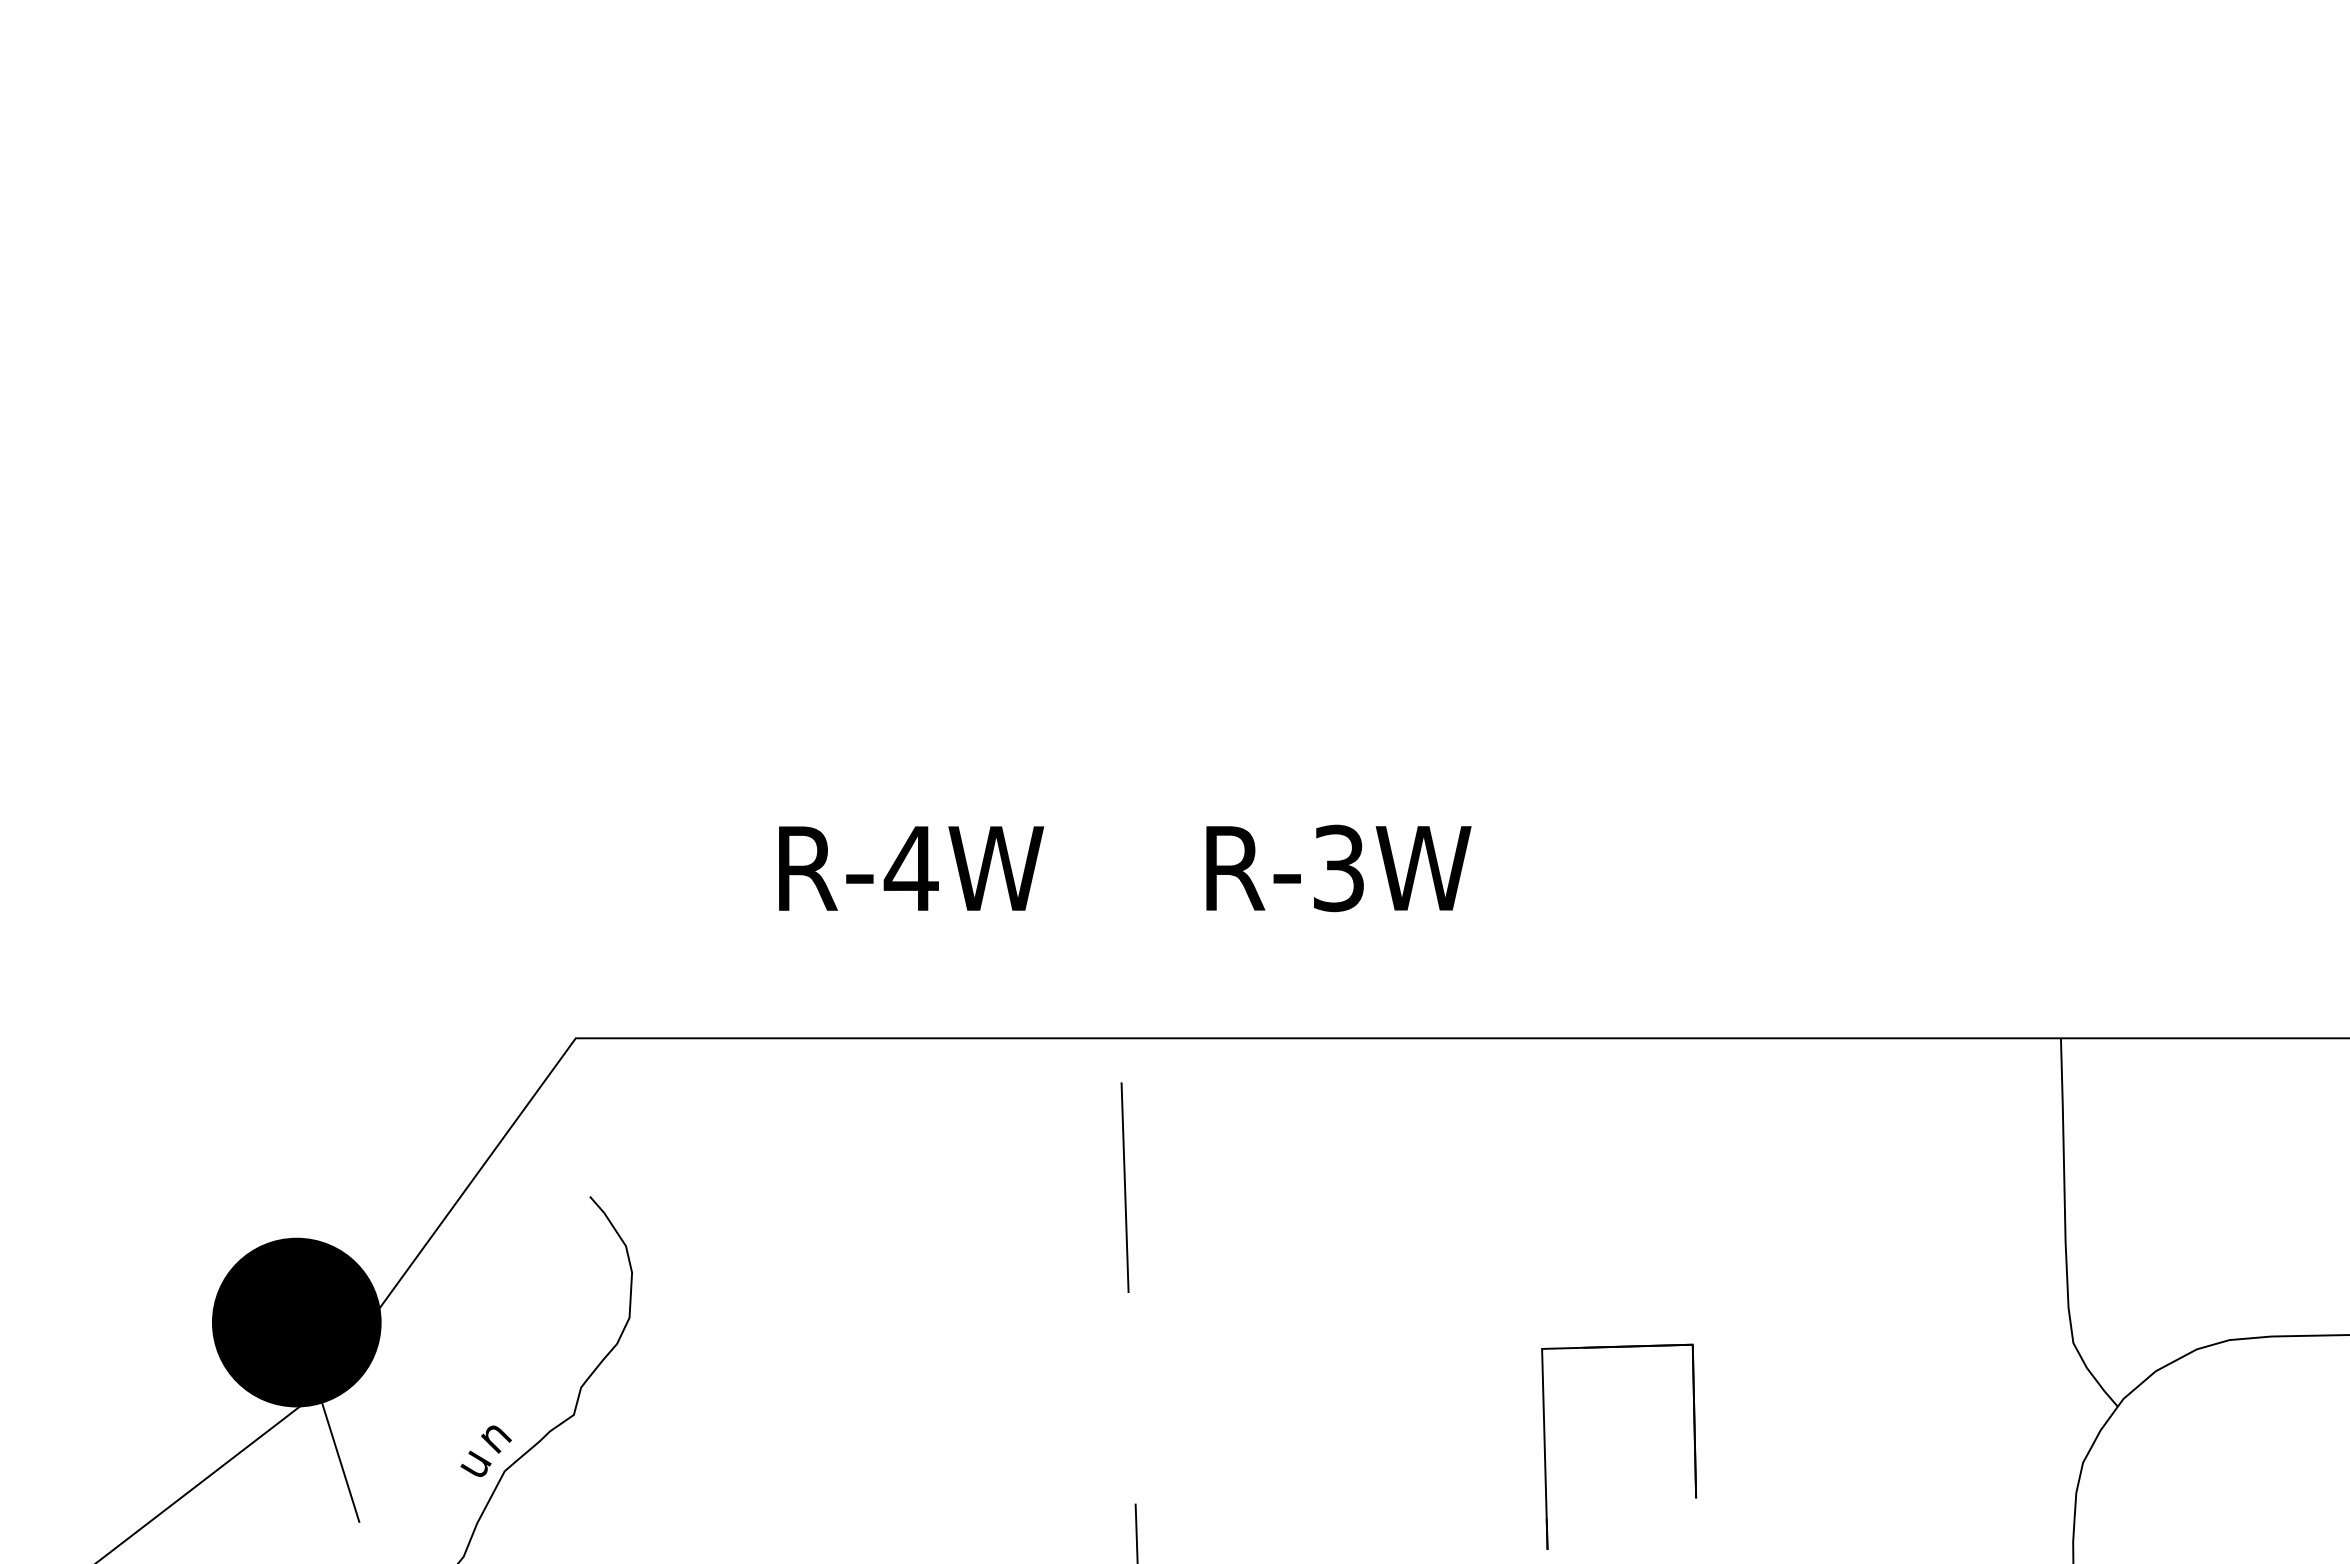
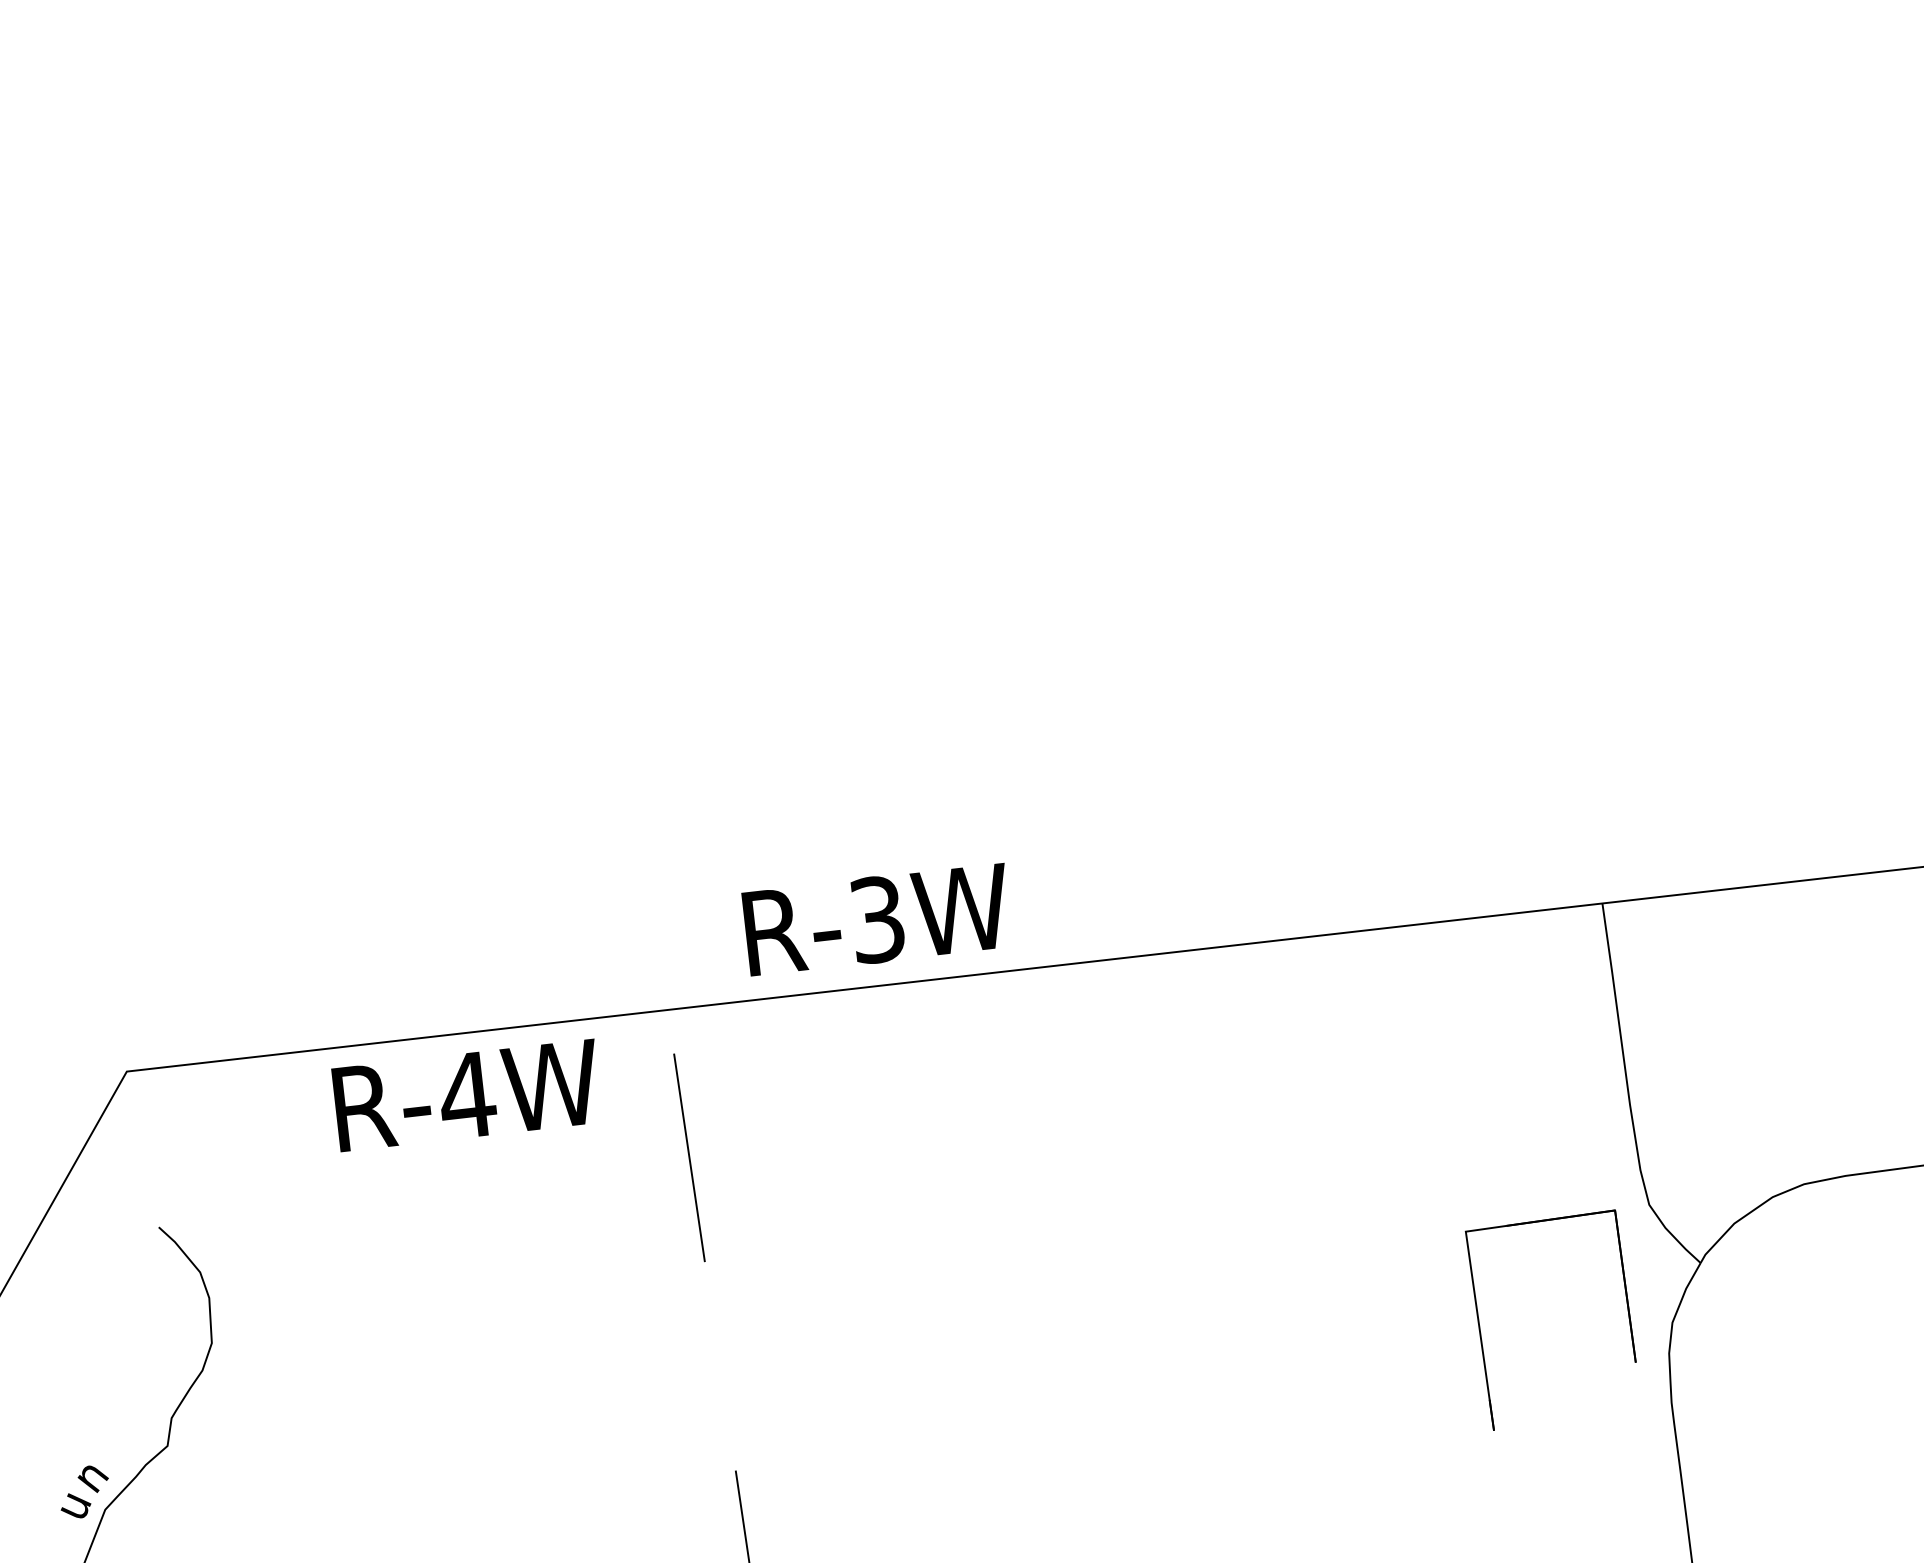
text: (911, 868) -> (467, 1095), moved
text: (1338, 868) -> (877, 919), moved
part: (1545, 1446) -> (1480, 1328), moved

